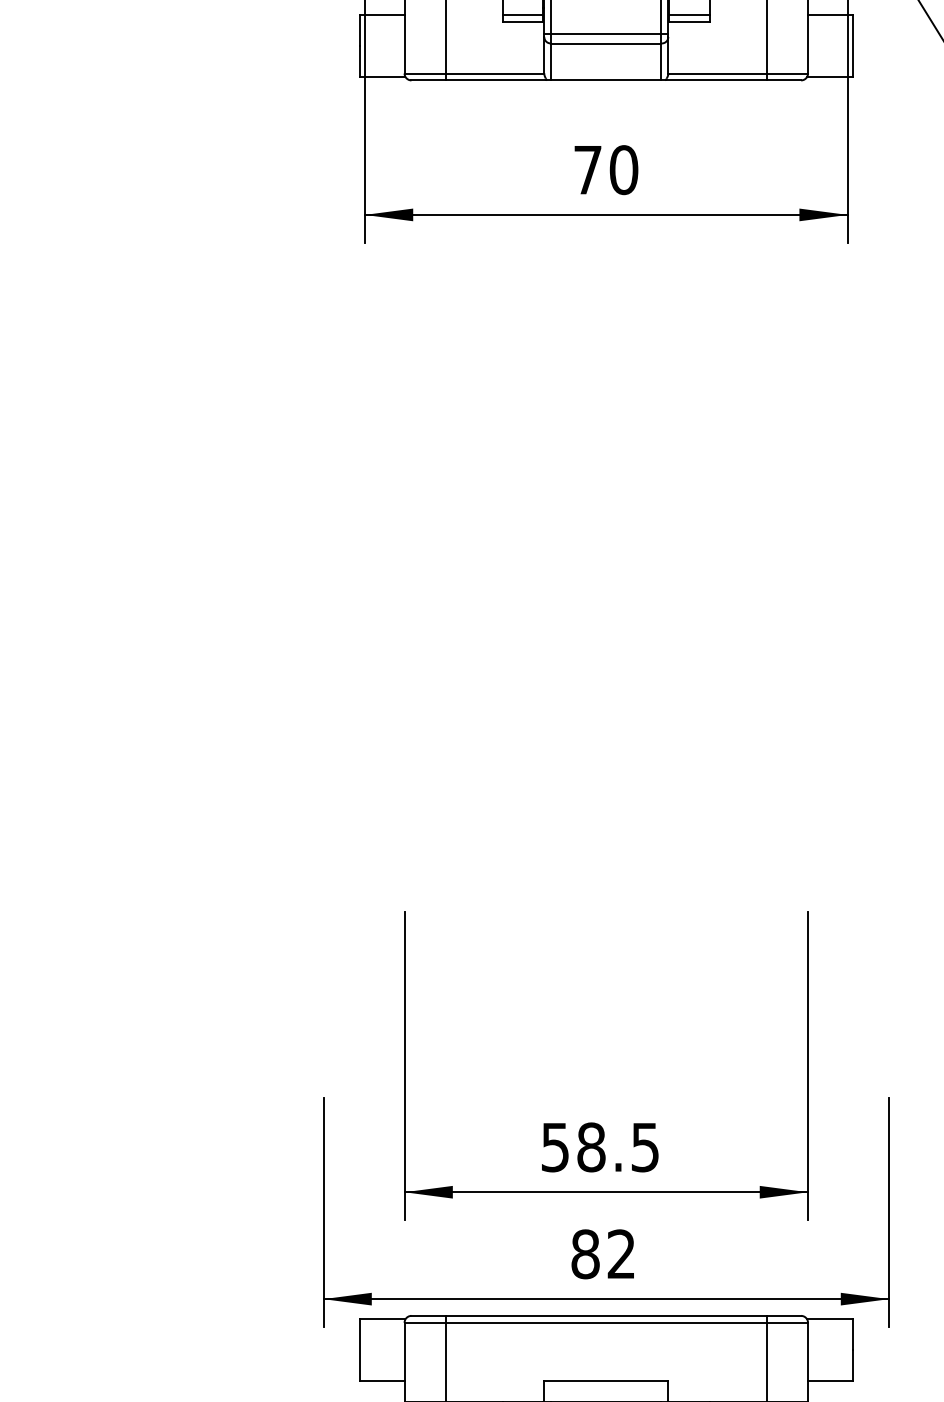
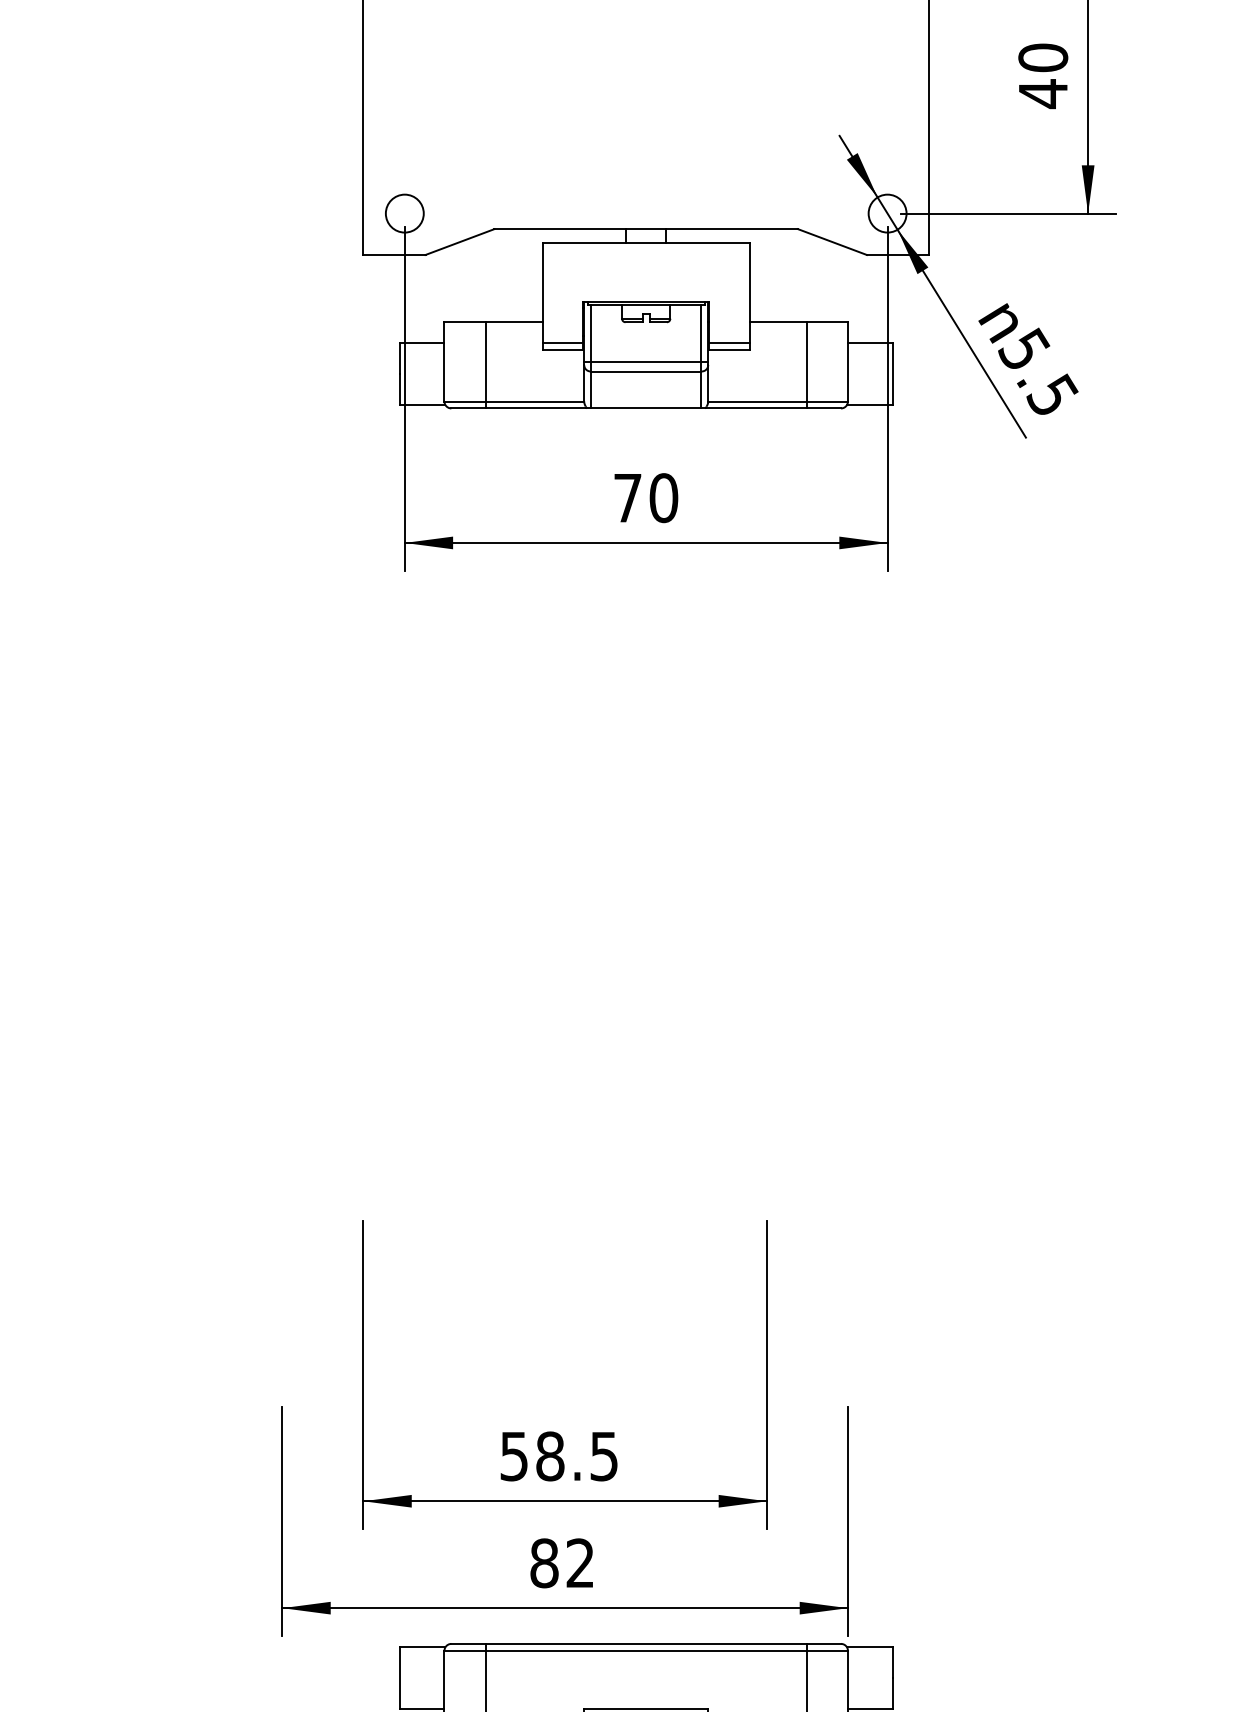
part: (599, 1124) -> (558, 1433), moved

